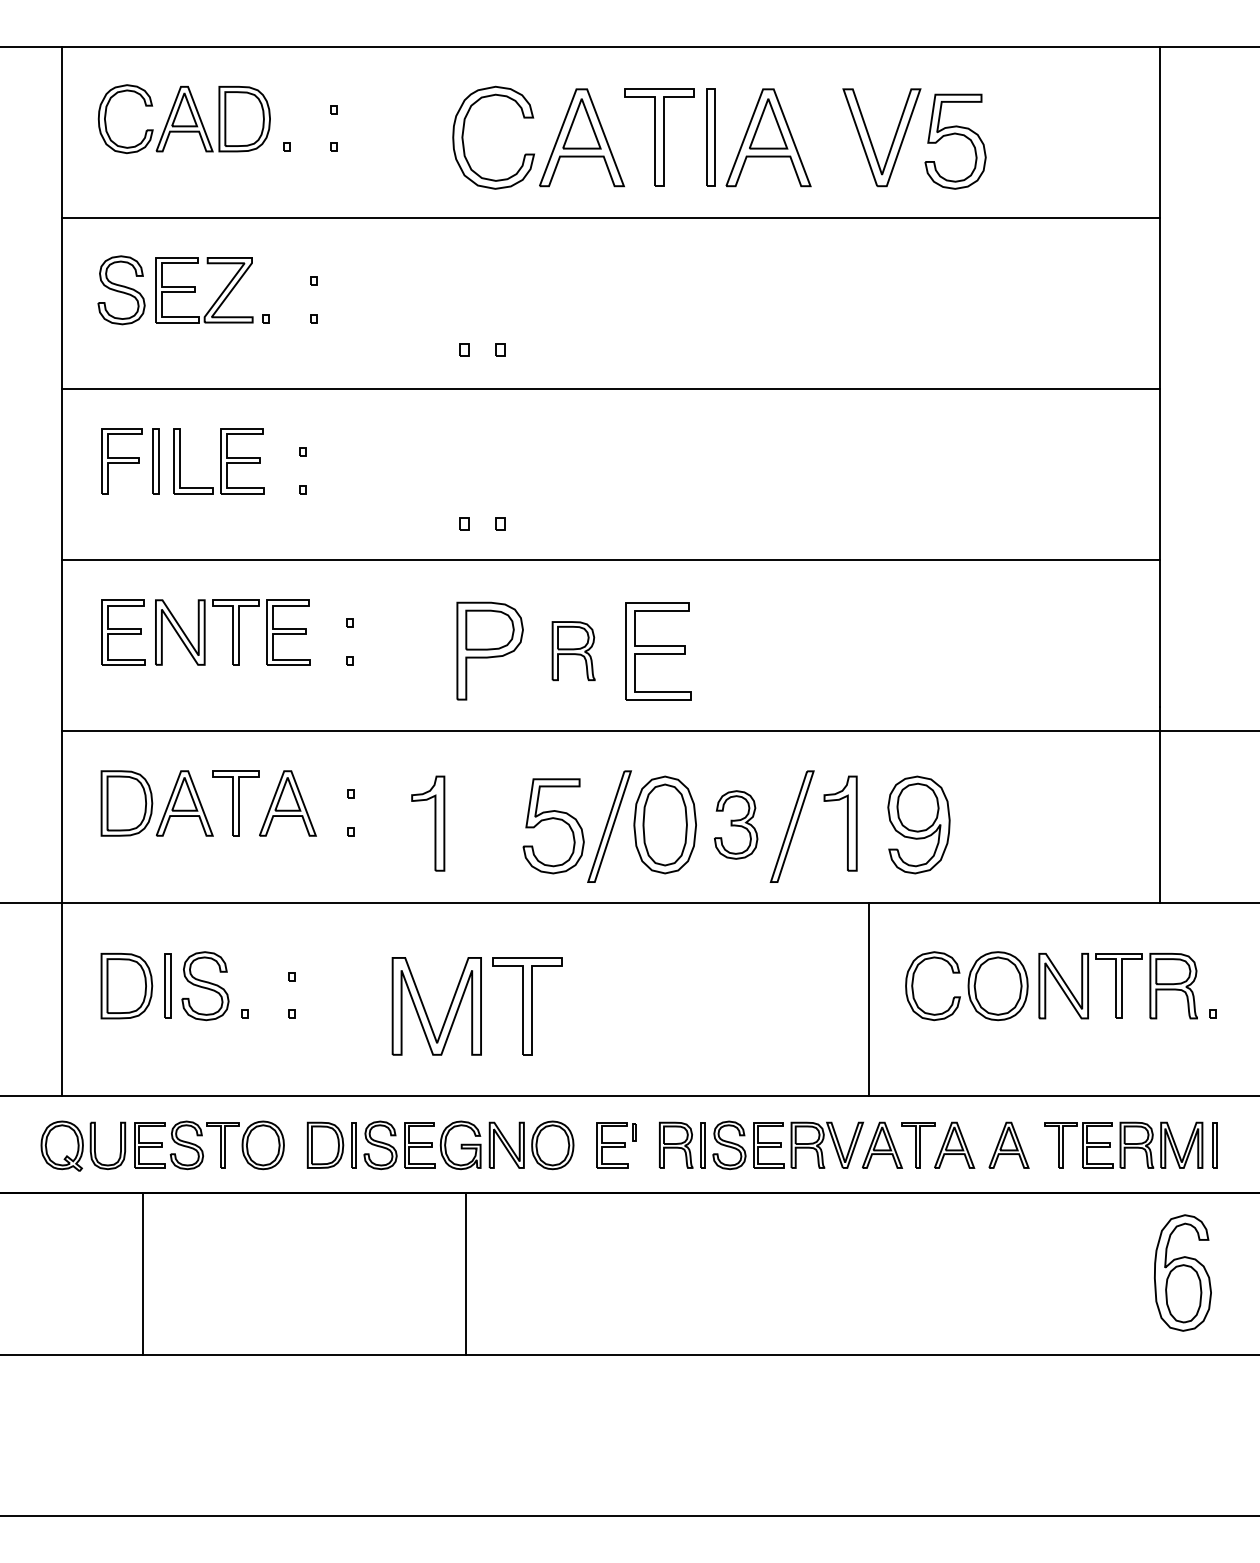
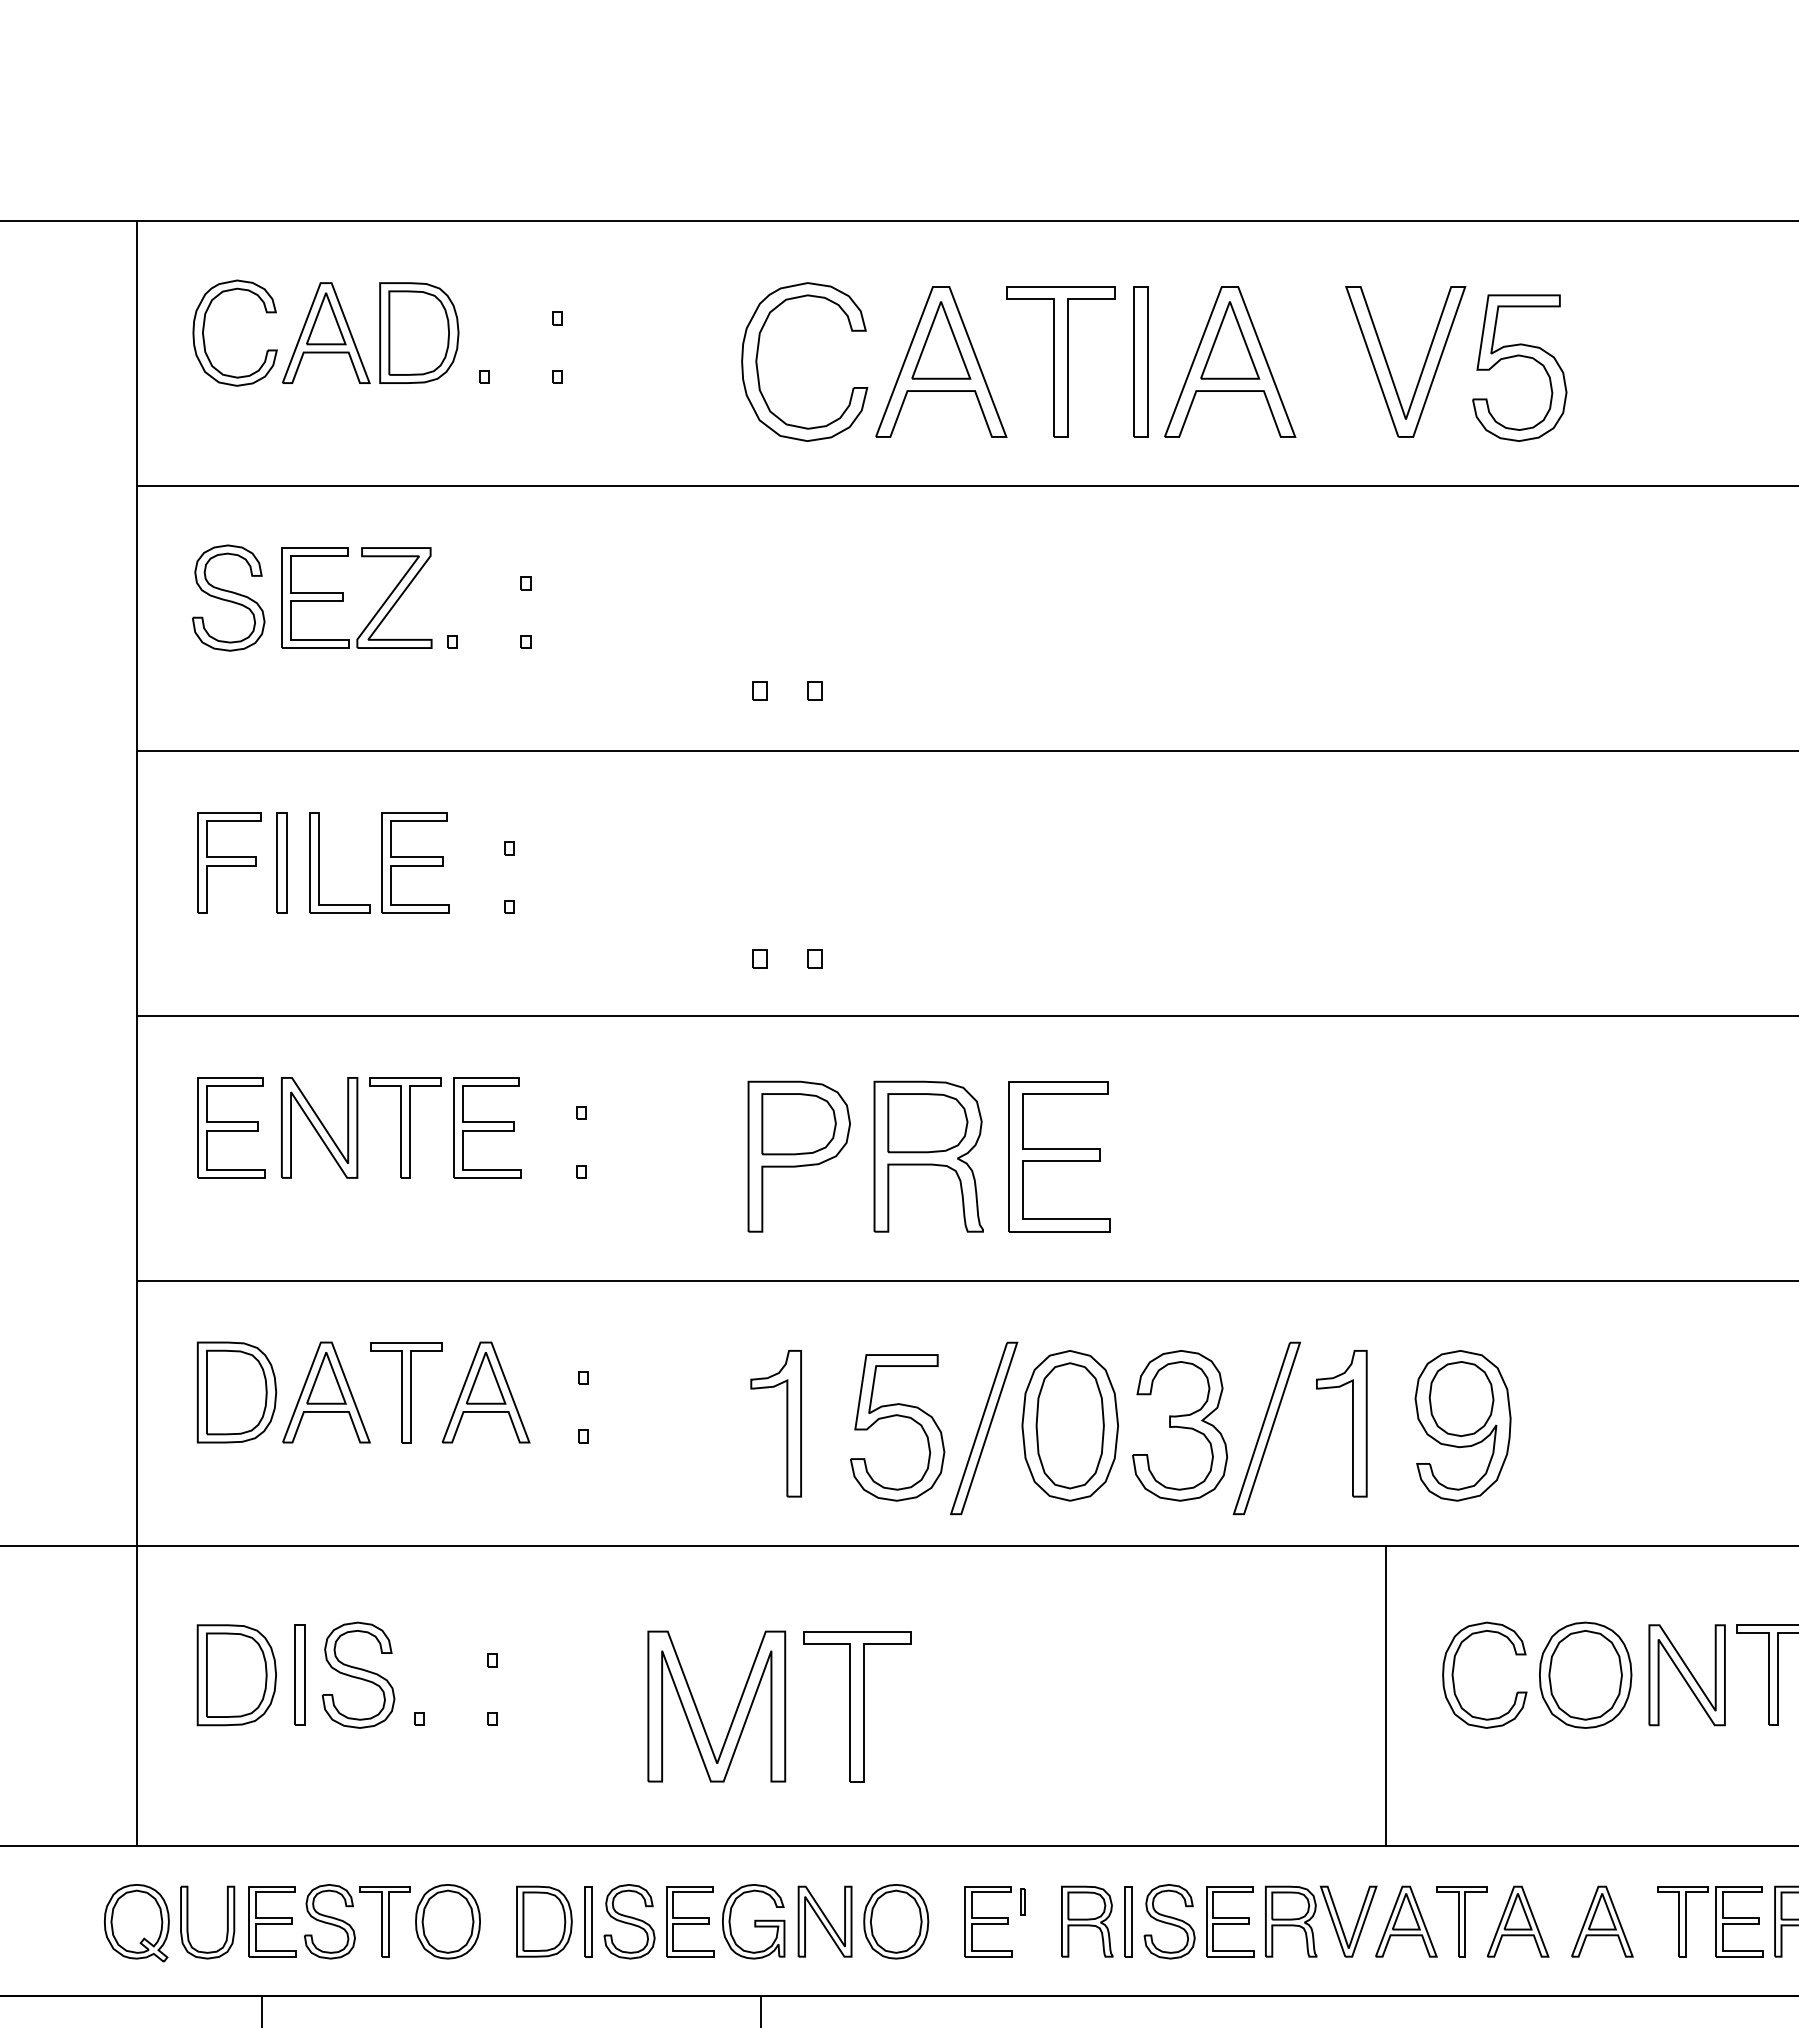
part: (573, 650) -> (928, 1155), size x1.67
part: (428, 823) -> (776, 1423), moved
part: (735, 824) -> (1179, 1425), size x1.43

